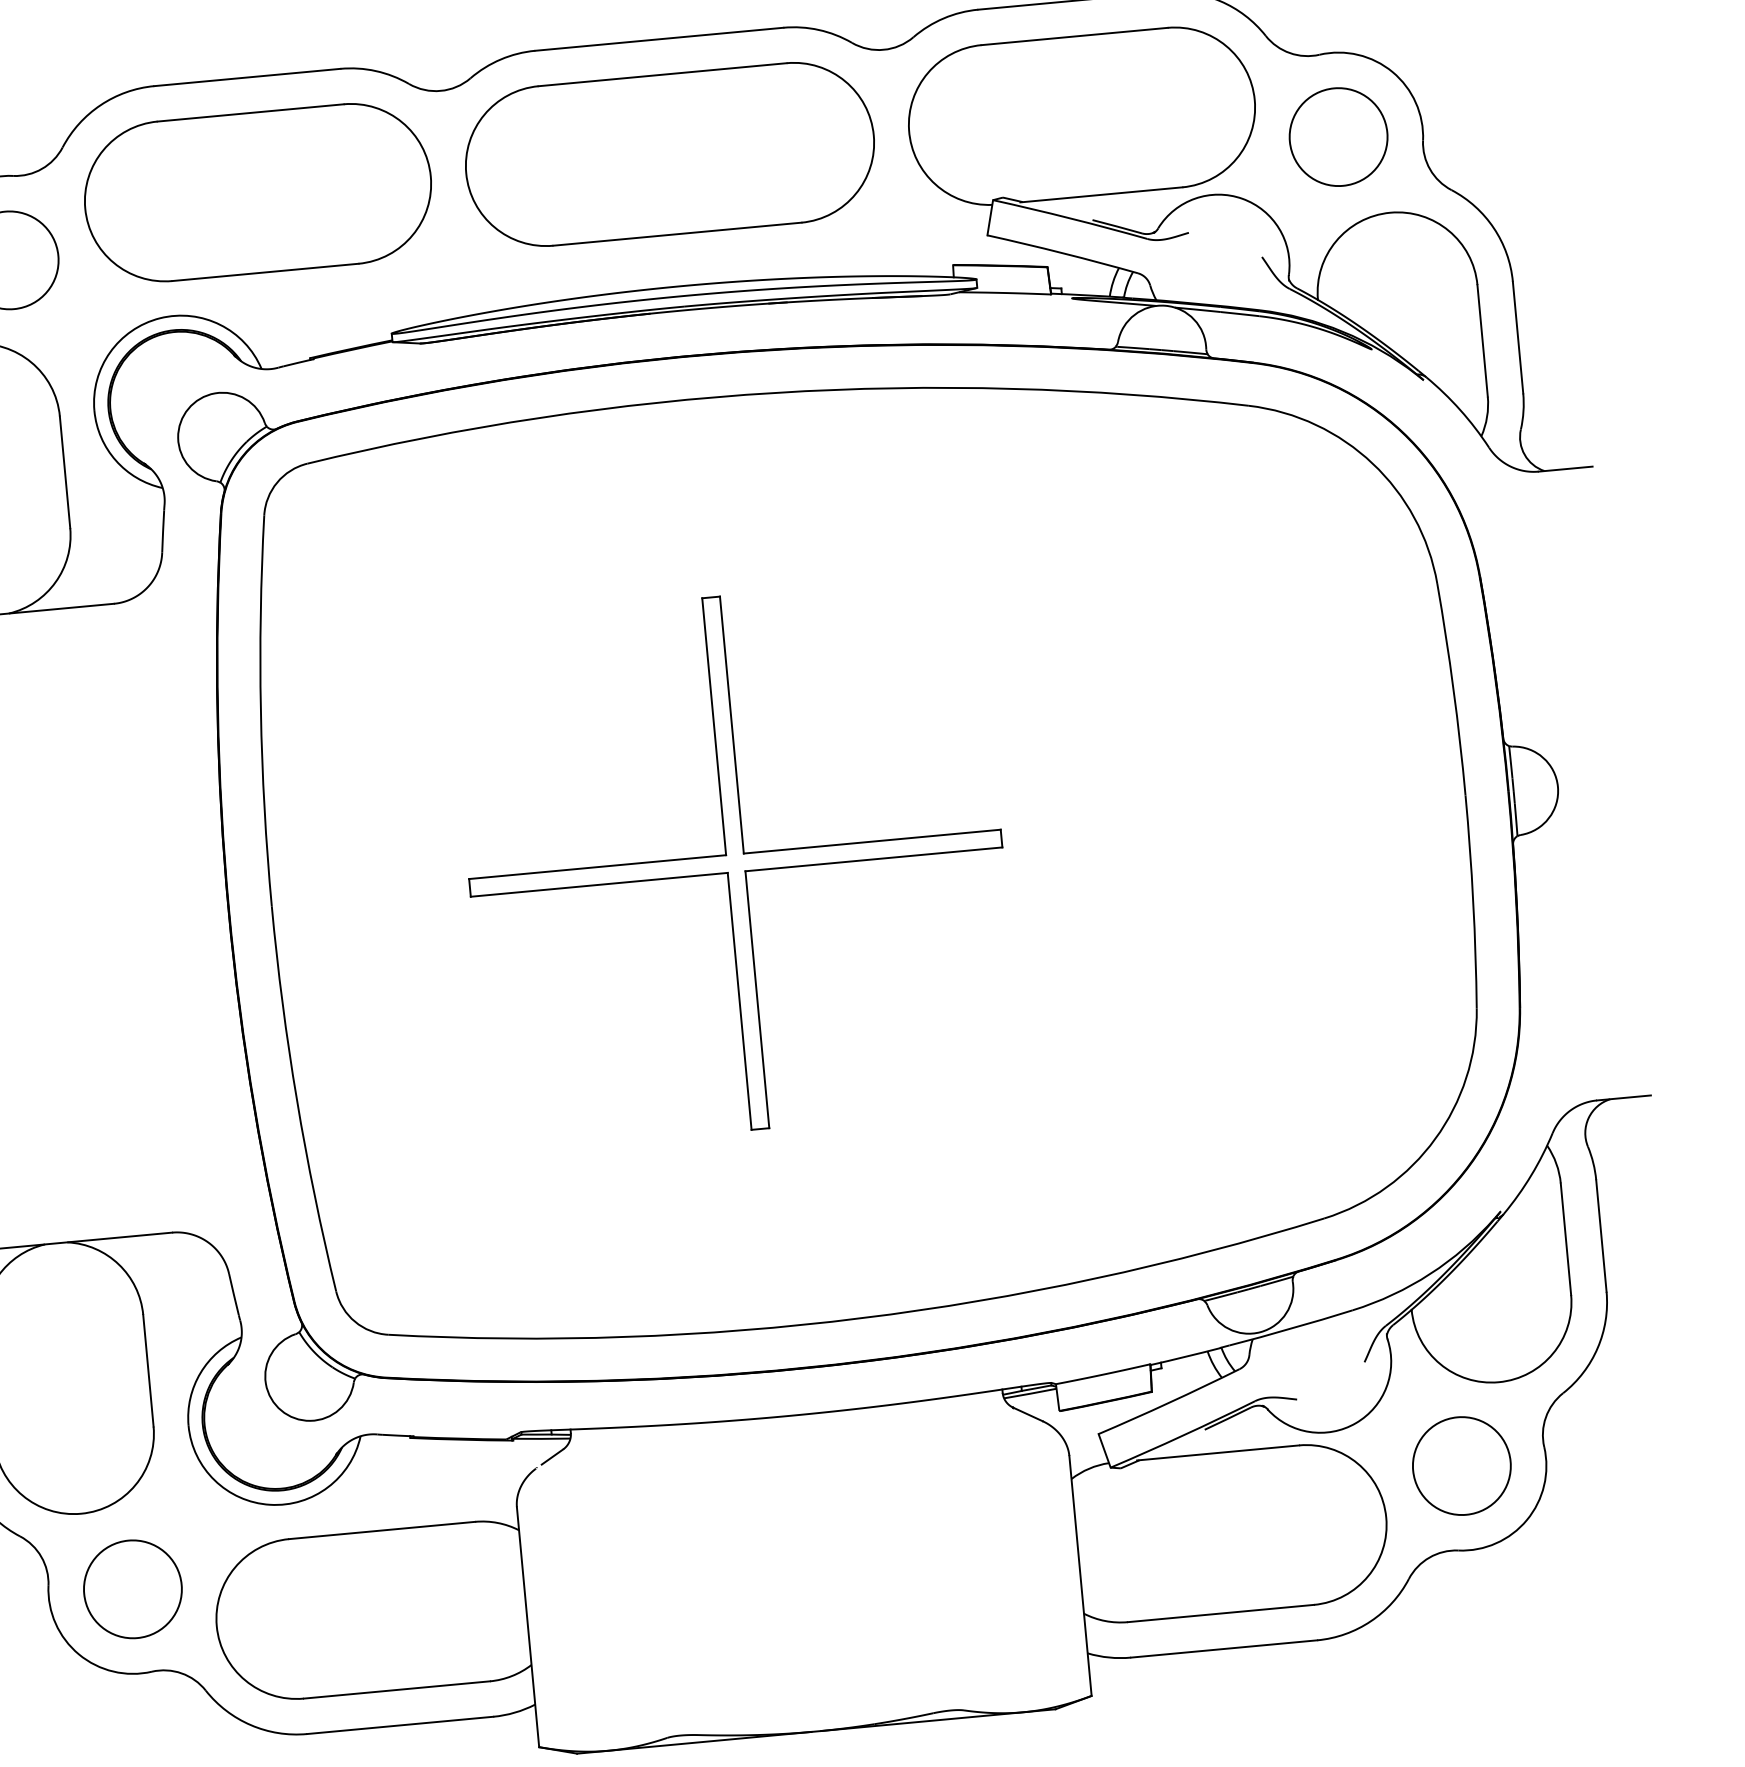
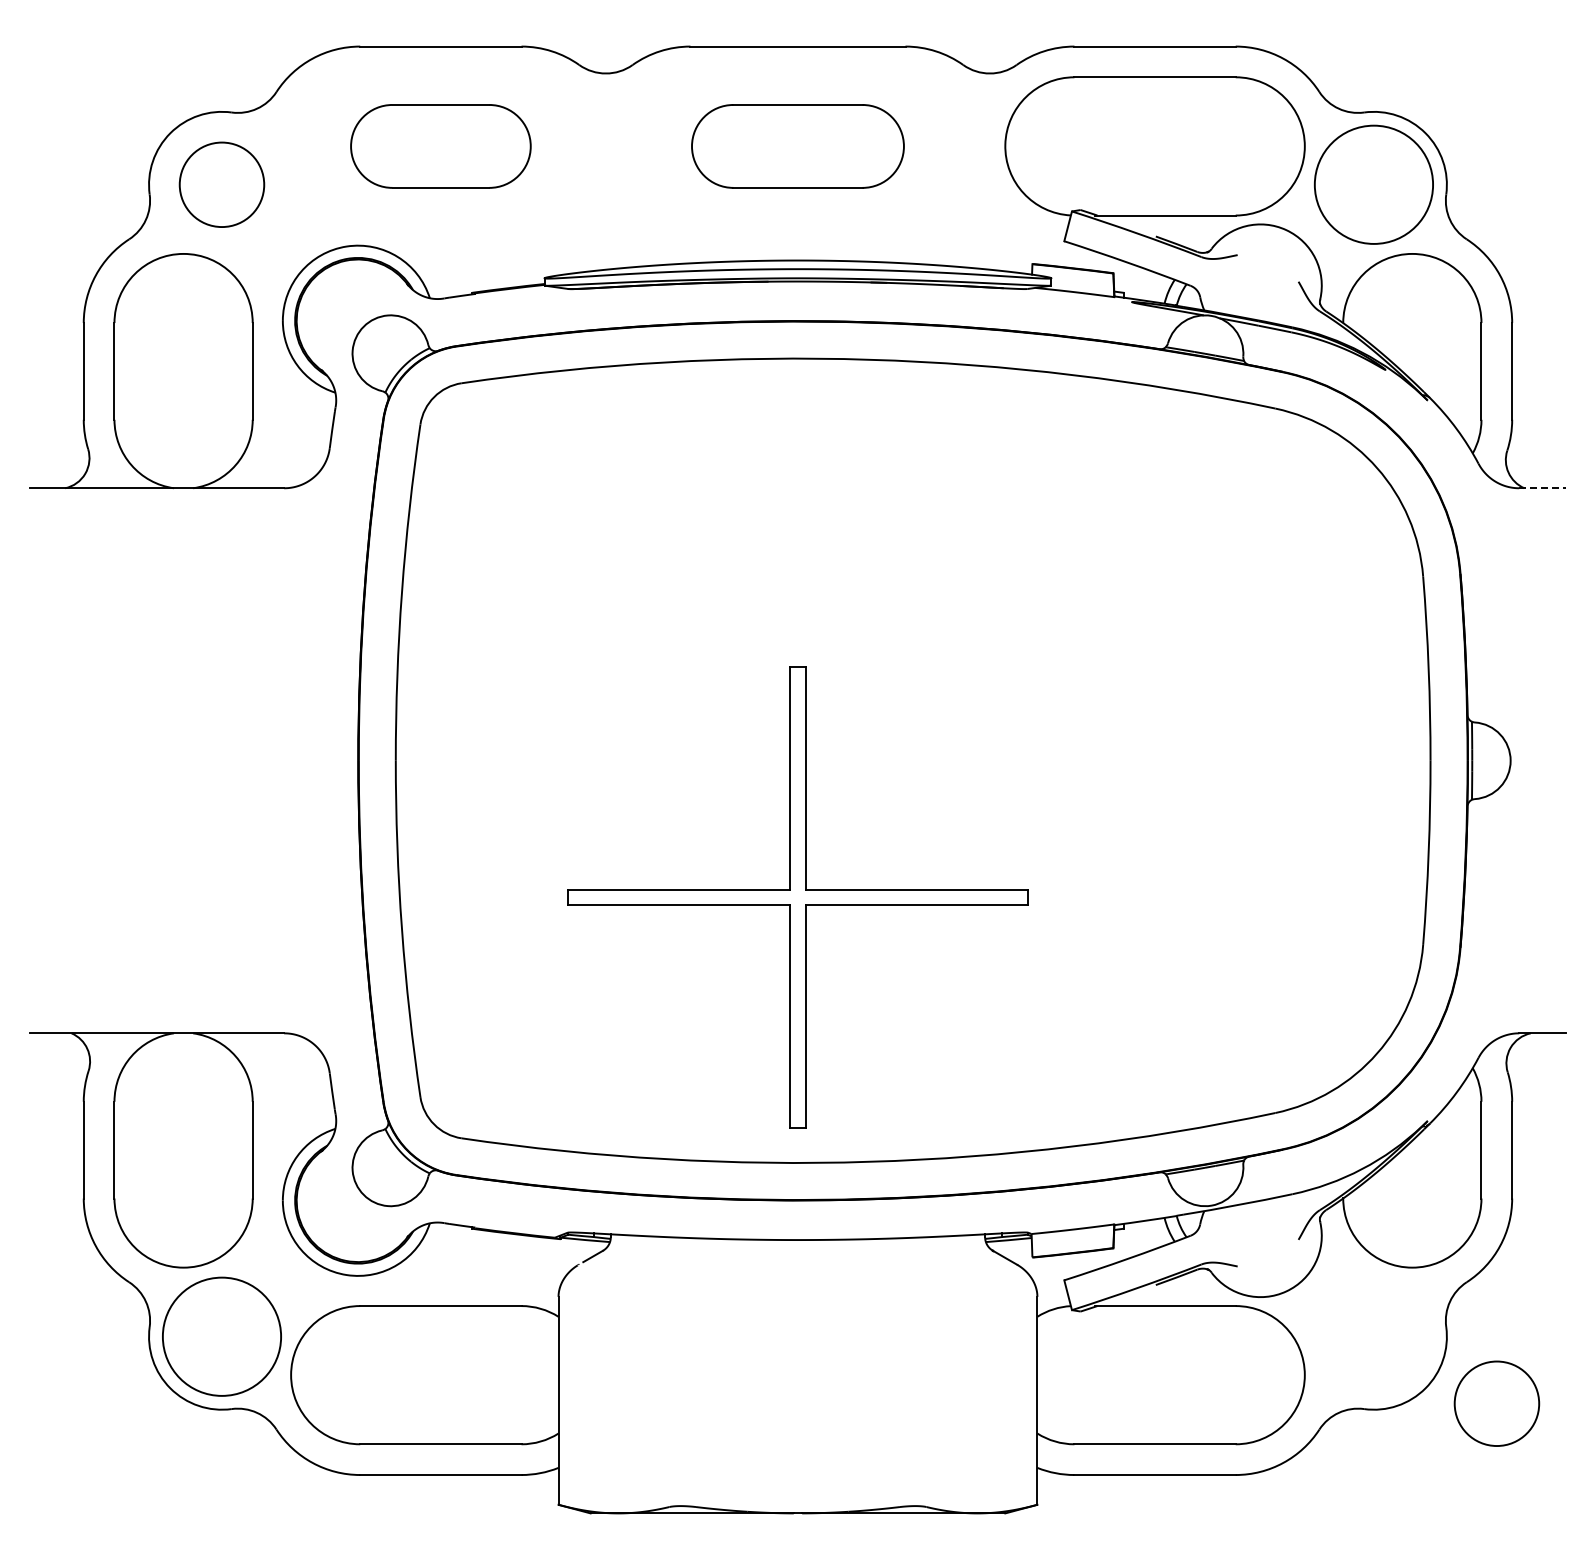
circle: (1338, 136) -> (1373, 184), size x1.4
part: (669, 154) -> (797, 146), size x0.6
part: (257, 192) -> (440, 146), size x0.6
line: (1566, 469) -> (1543, 488), solid -> dashed
part: (735, 862) -> (797, 897), moved
circle: (1461, 1465) -> (1496, 1403), moved
circle: (132, 1589) -> (221, 1336), size x1.4

